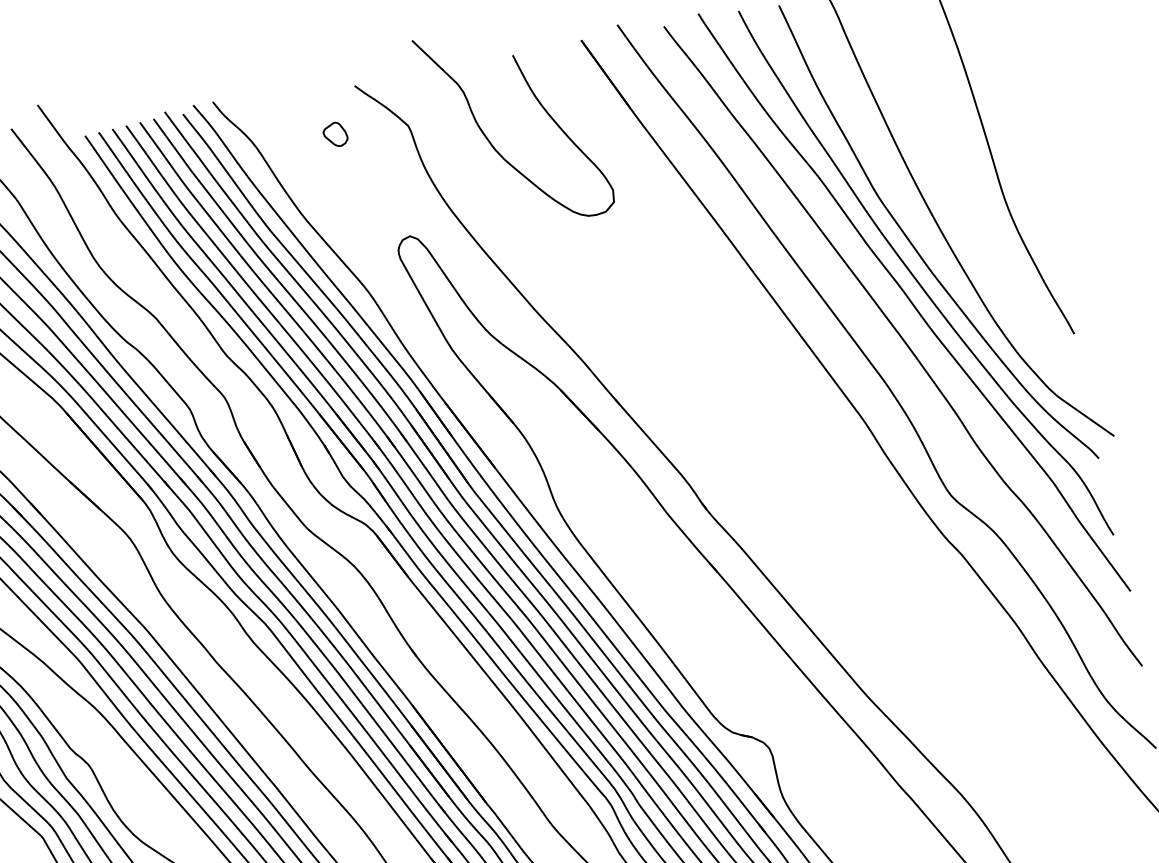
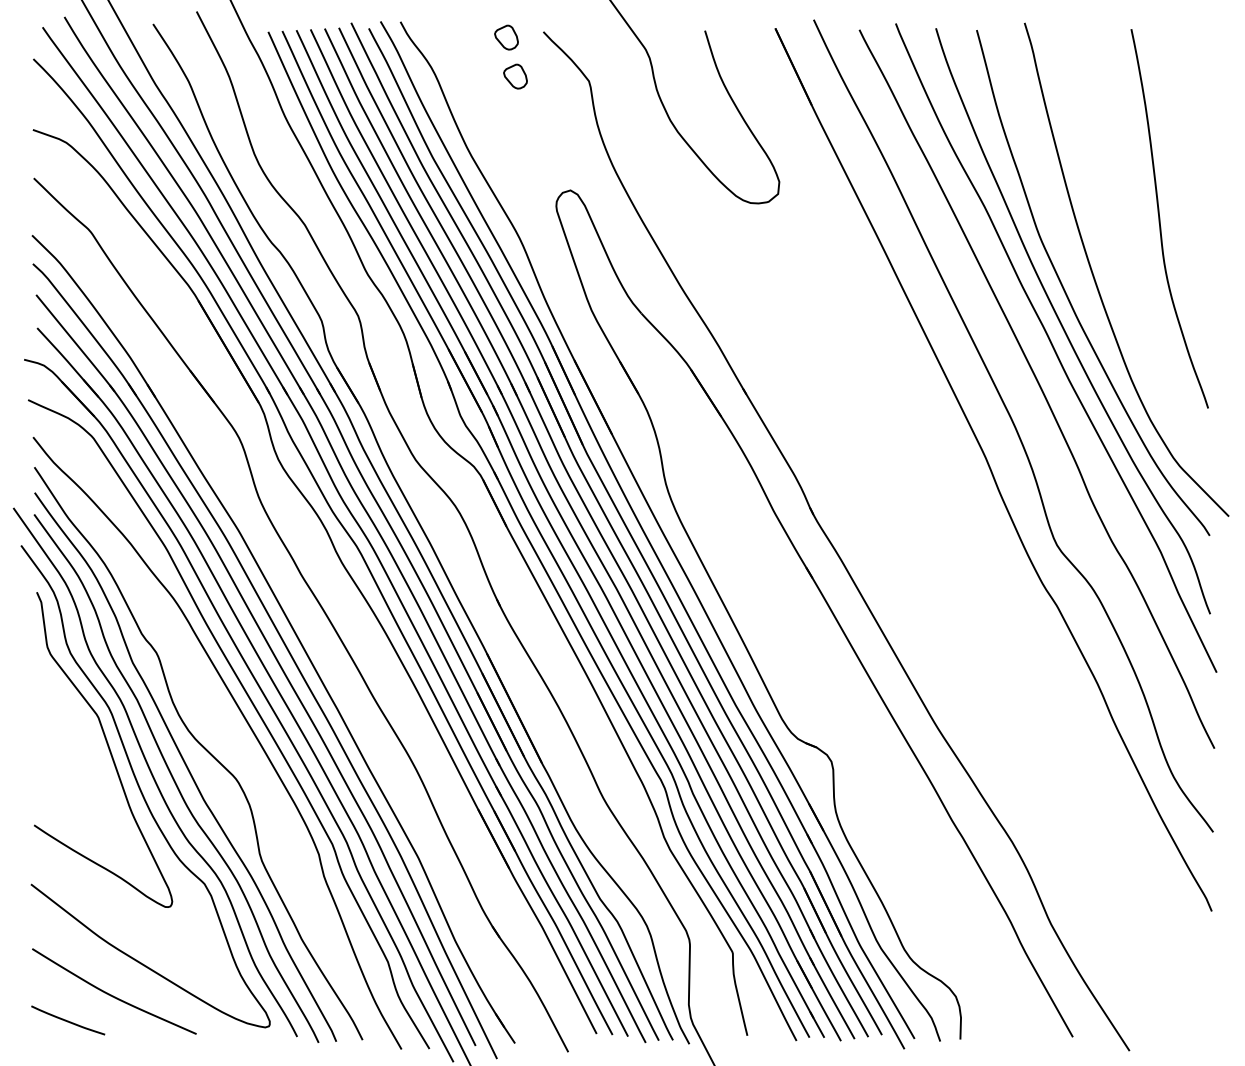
part: (319, 98) -> (506, 37), added

